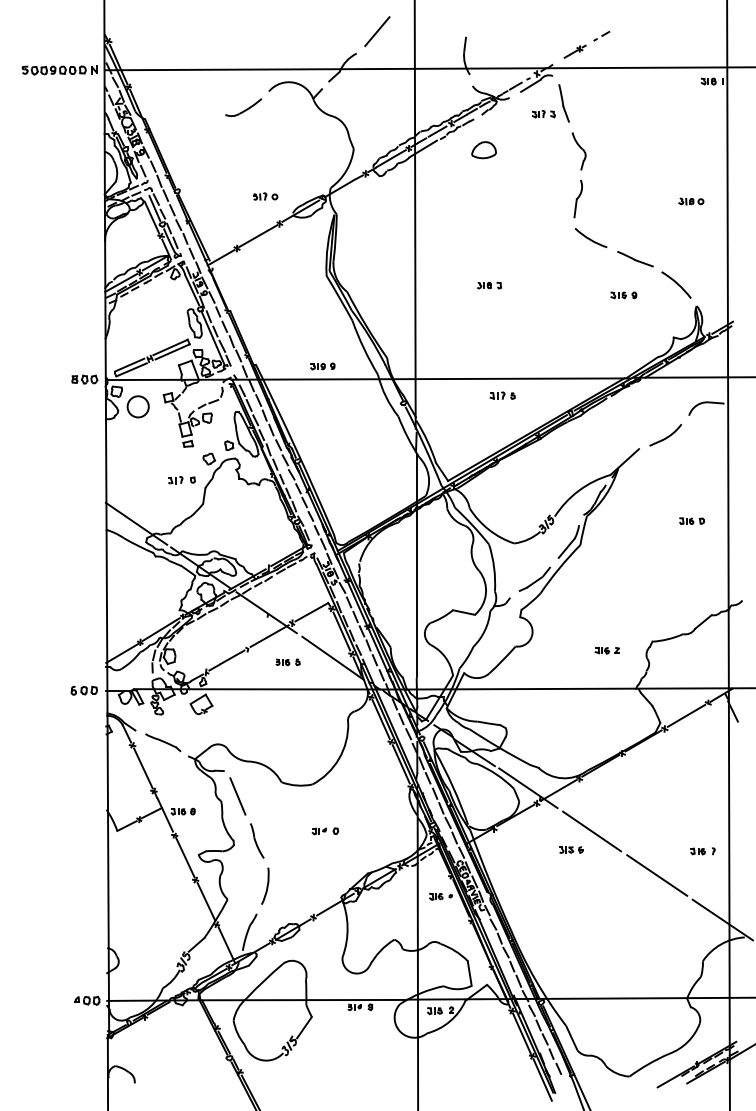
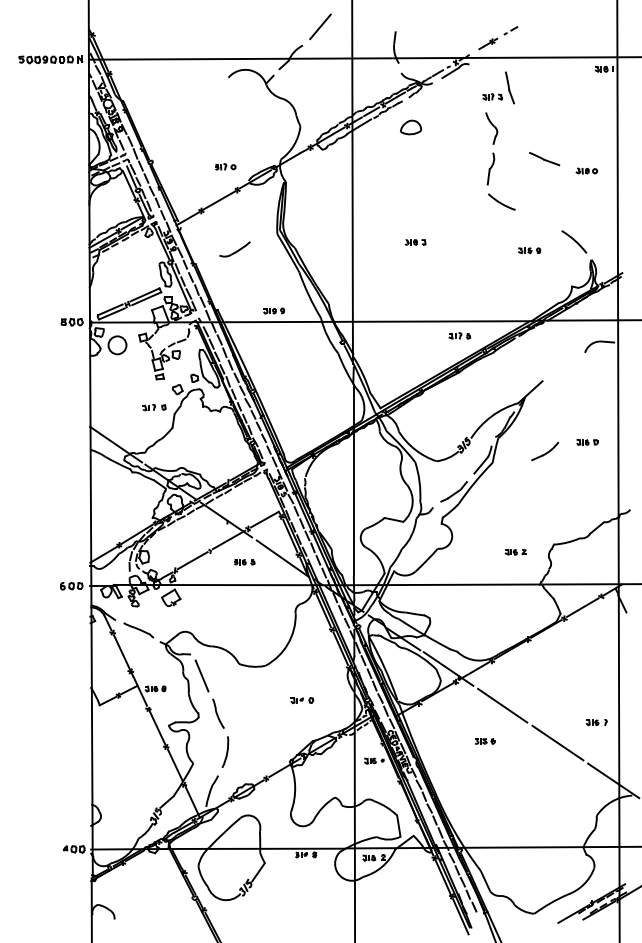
part: (550, 103) -> (498, 87), moved
part: (243, 107) -> (234, 249), moved
line: (635, 259) -> (544, 159), moved
part: (502, 395) -> (459, 335), moved
part: (666, 435) -> (545, 451), moved
part: (325, 831) -> (302, 700), moved
part: (571, 850) -> (485, 741), moved

